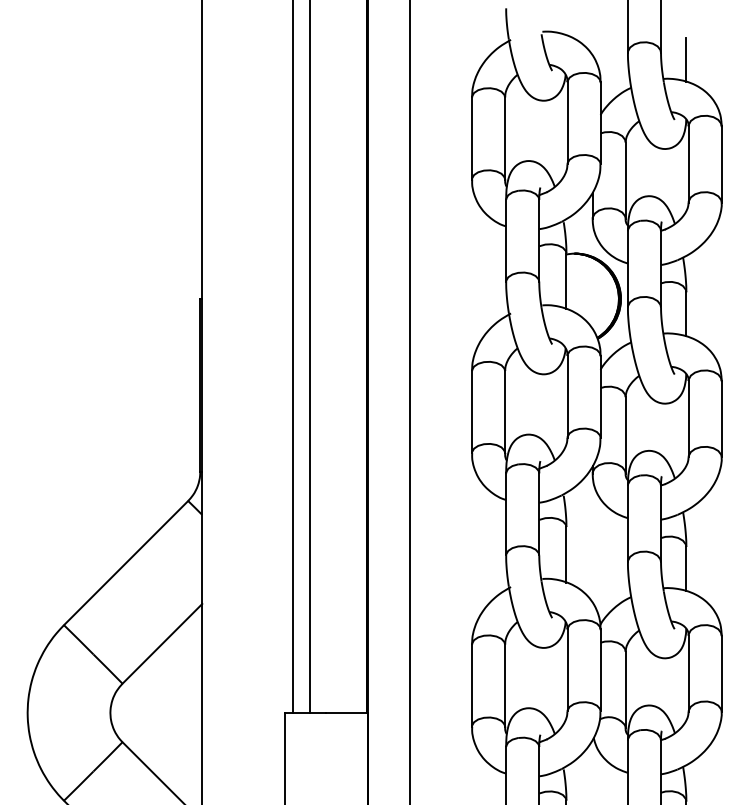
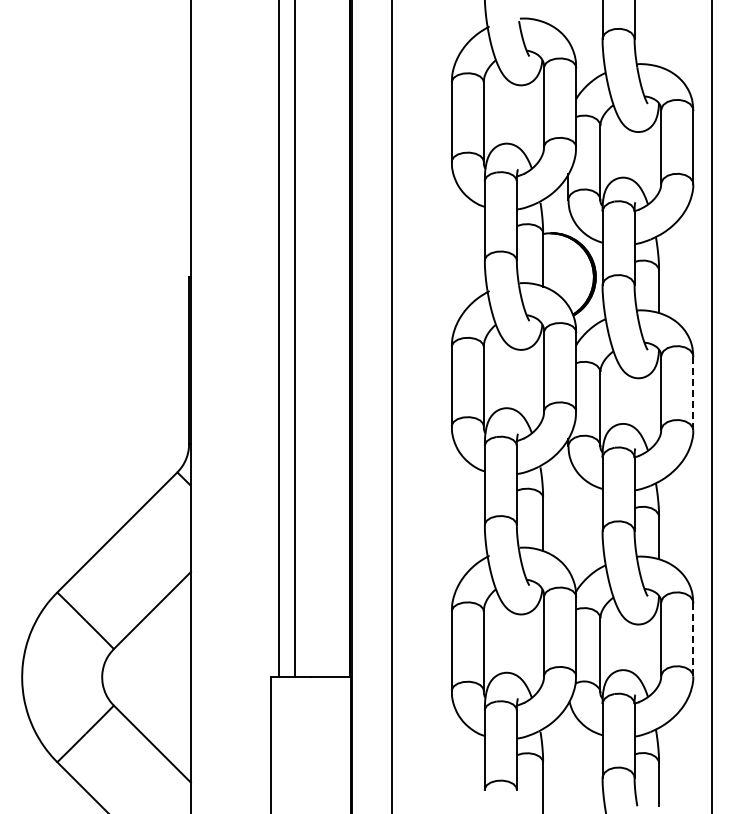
line: (686, 59) -> (659, 45), removed
line: (721, 419) -> (693, 393), solid -> dashed
line: (721, 673) -> (693, 639), solid -> dashed

